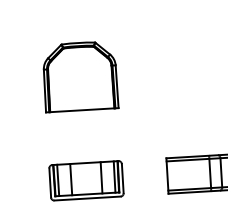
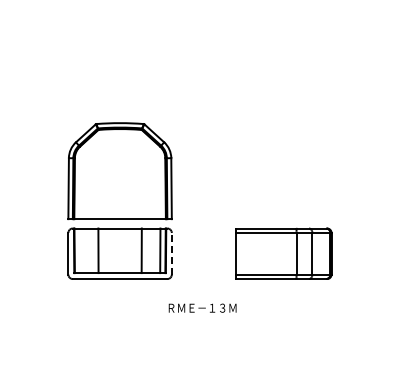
part: (79, 76) -> (119, 171), moved
line: (122, 178) -> (171, 253), solid -> dashed
line: (57, 180) -> (79, 250), removed

